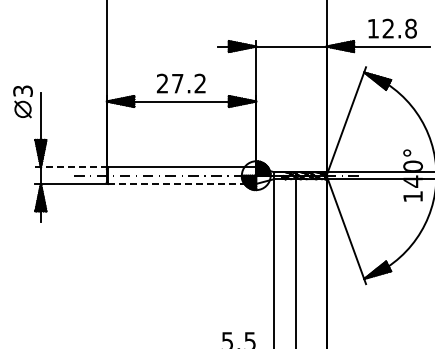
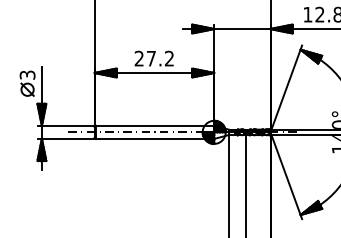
part: (22, 101) -> (27, 83), moved
line: (71, 167) -> (66, 125), dashed -> solid
line: (182, 183) -> (155, 138), dashed -> solid

